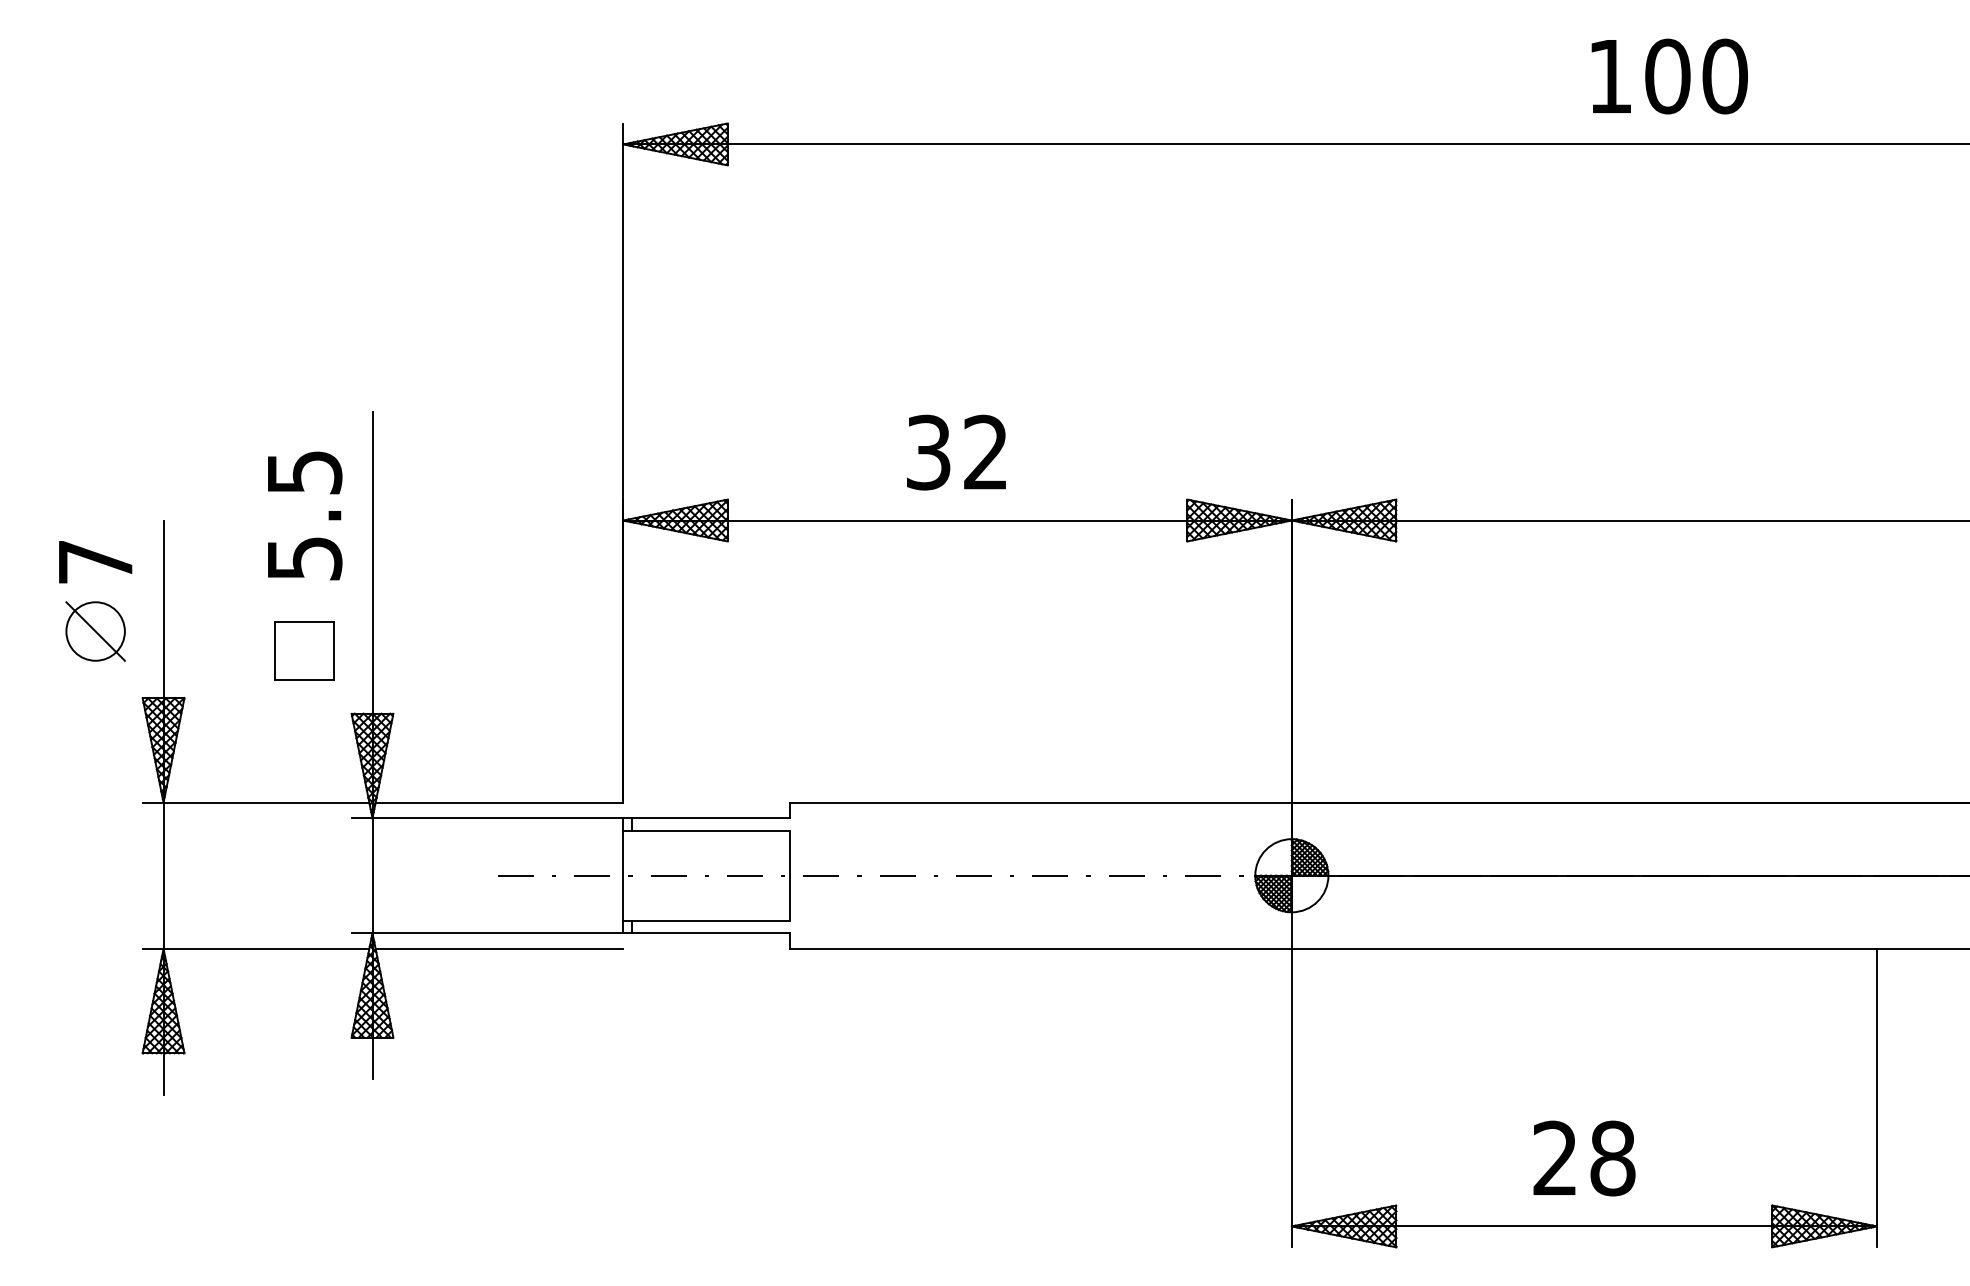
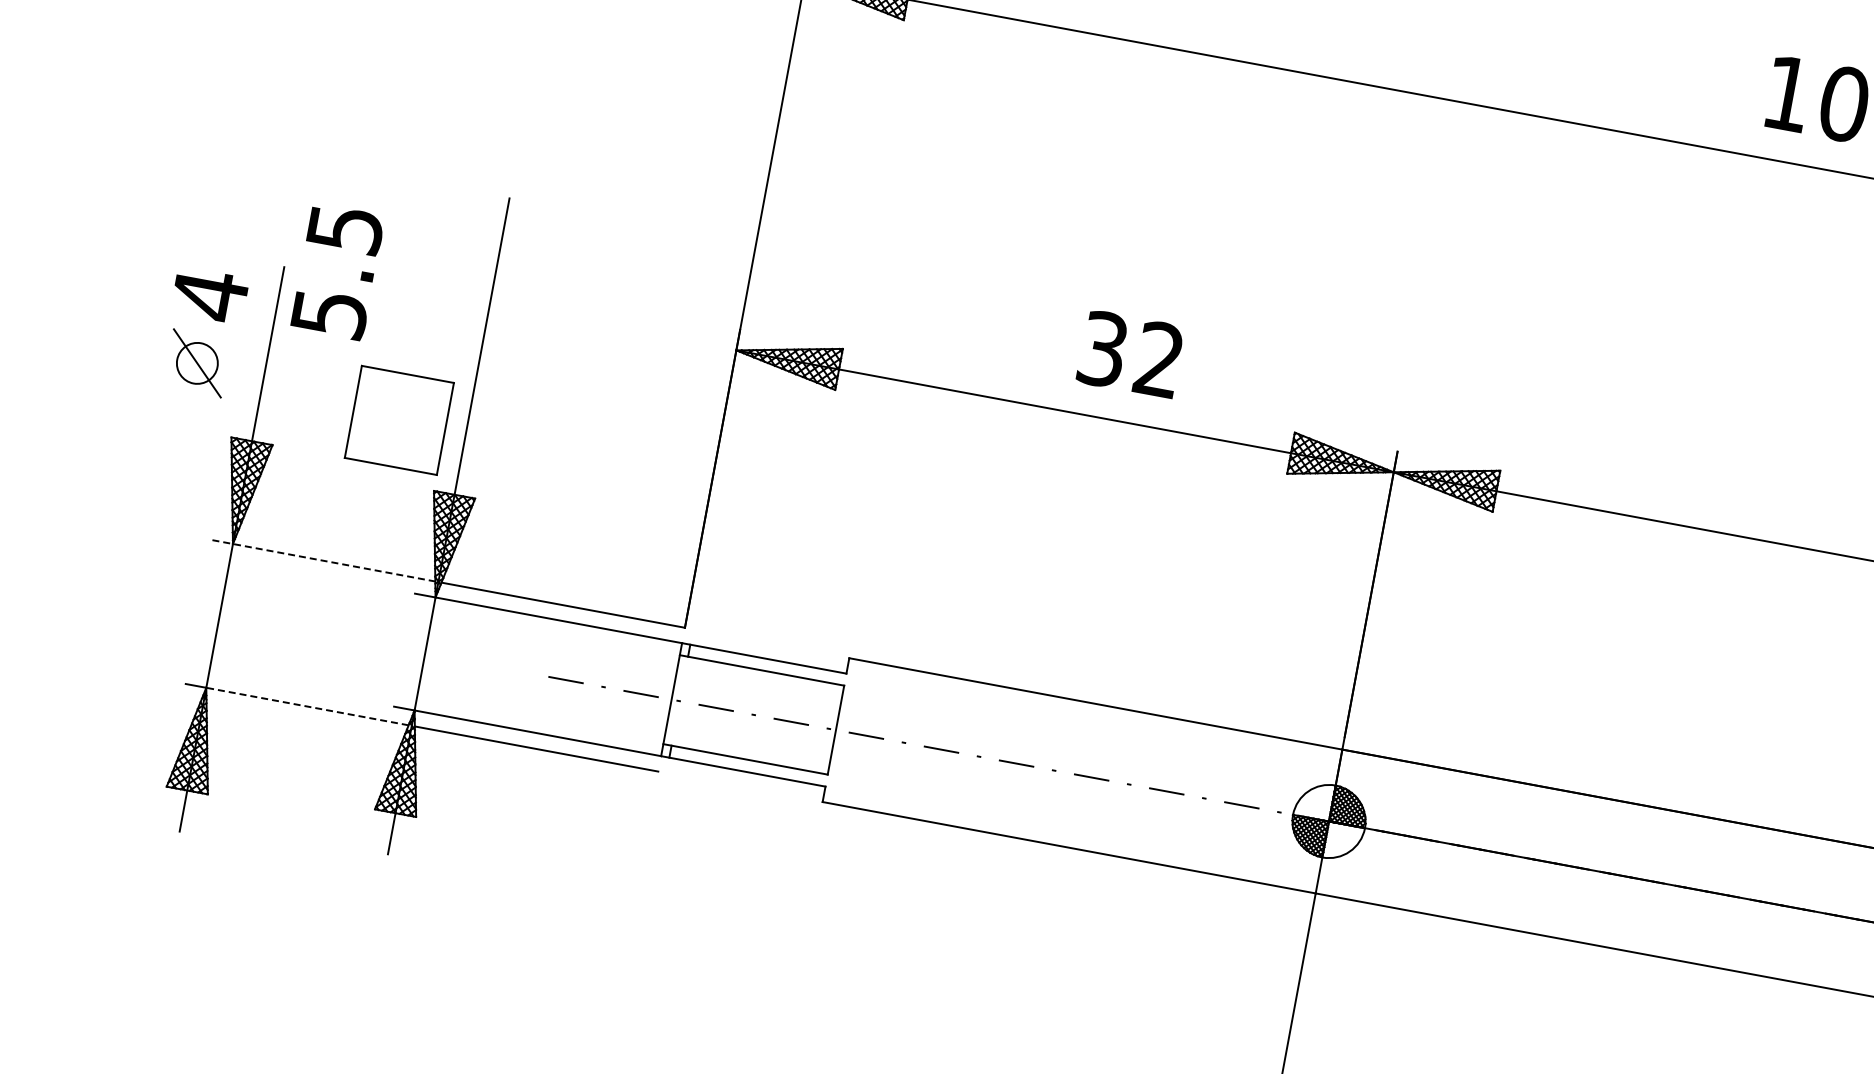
text: (956, 452) -> (1130, 354), moved
text: (305, 515) -> (338, 271), moved
text: (95, 562) -> (209, 295), 7 -> 4
circle: (95, 631) -> (197, 363), size x0.7
part: (304, 650) -> (399, 420), size x1.6
line: (256, 802) -> (324, 560), solid -> dashed
line: (266, 948) -> (307, 706), solid -> dashed

